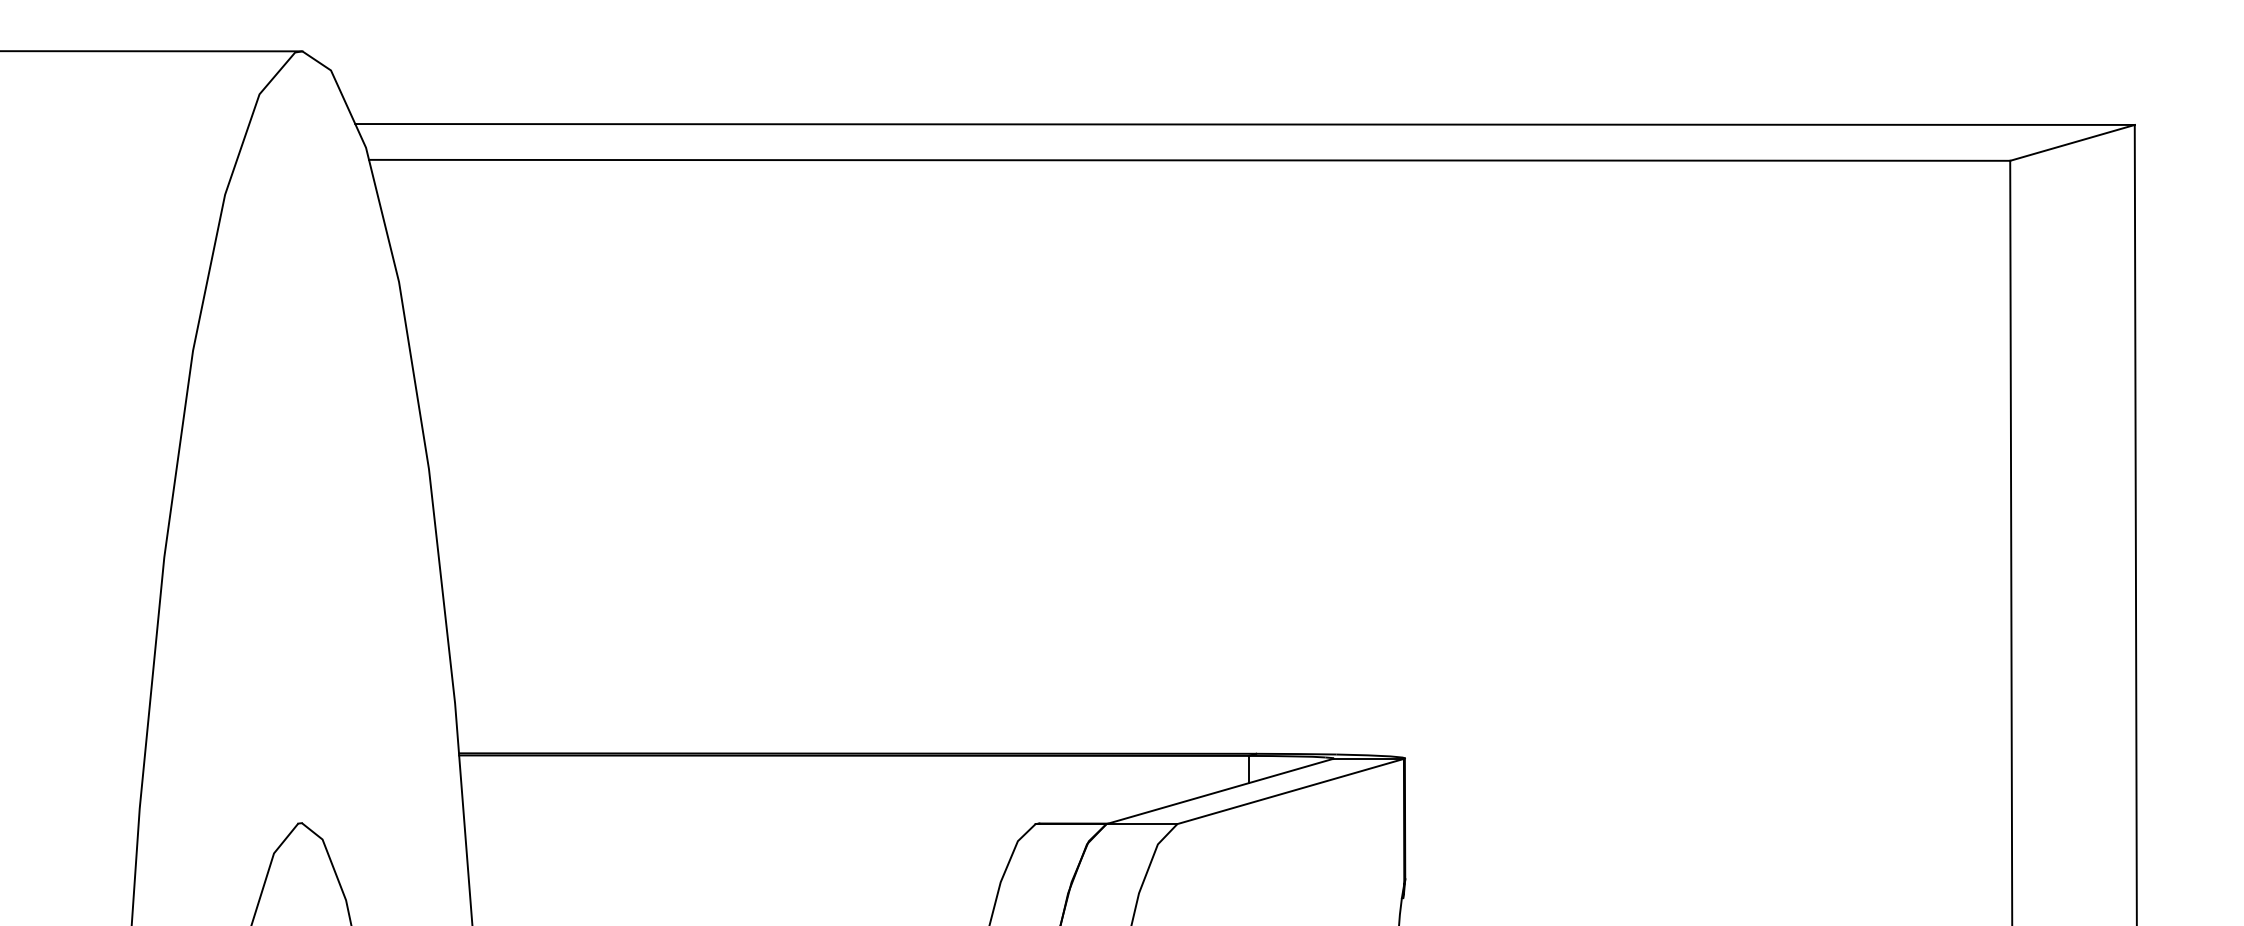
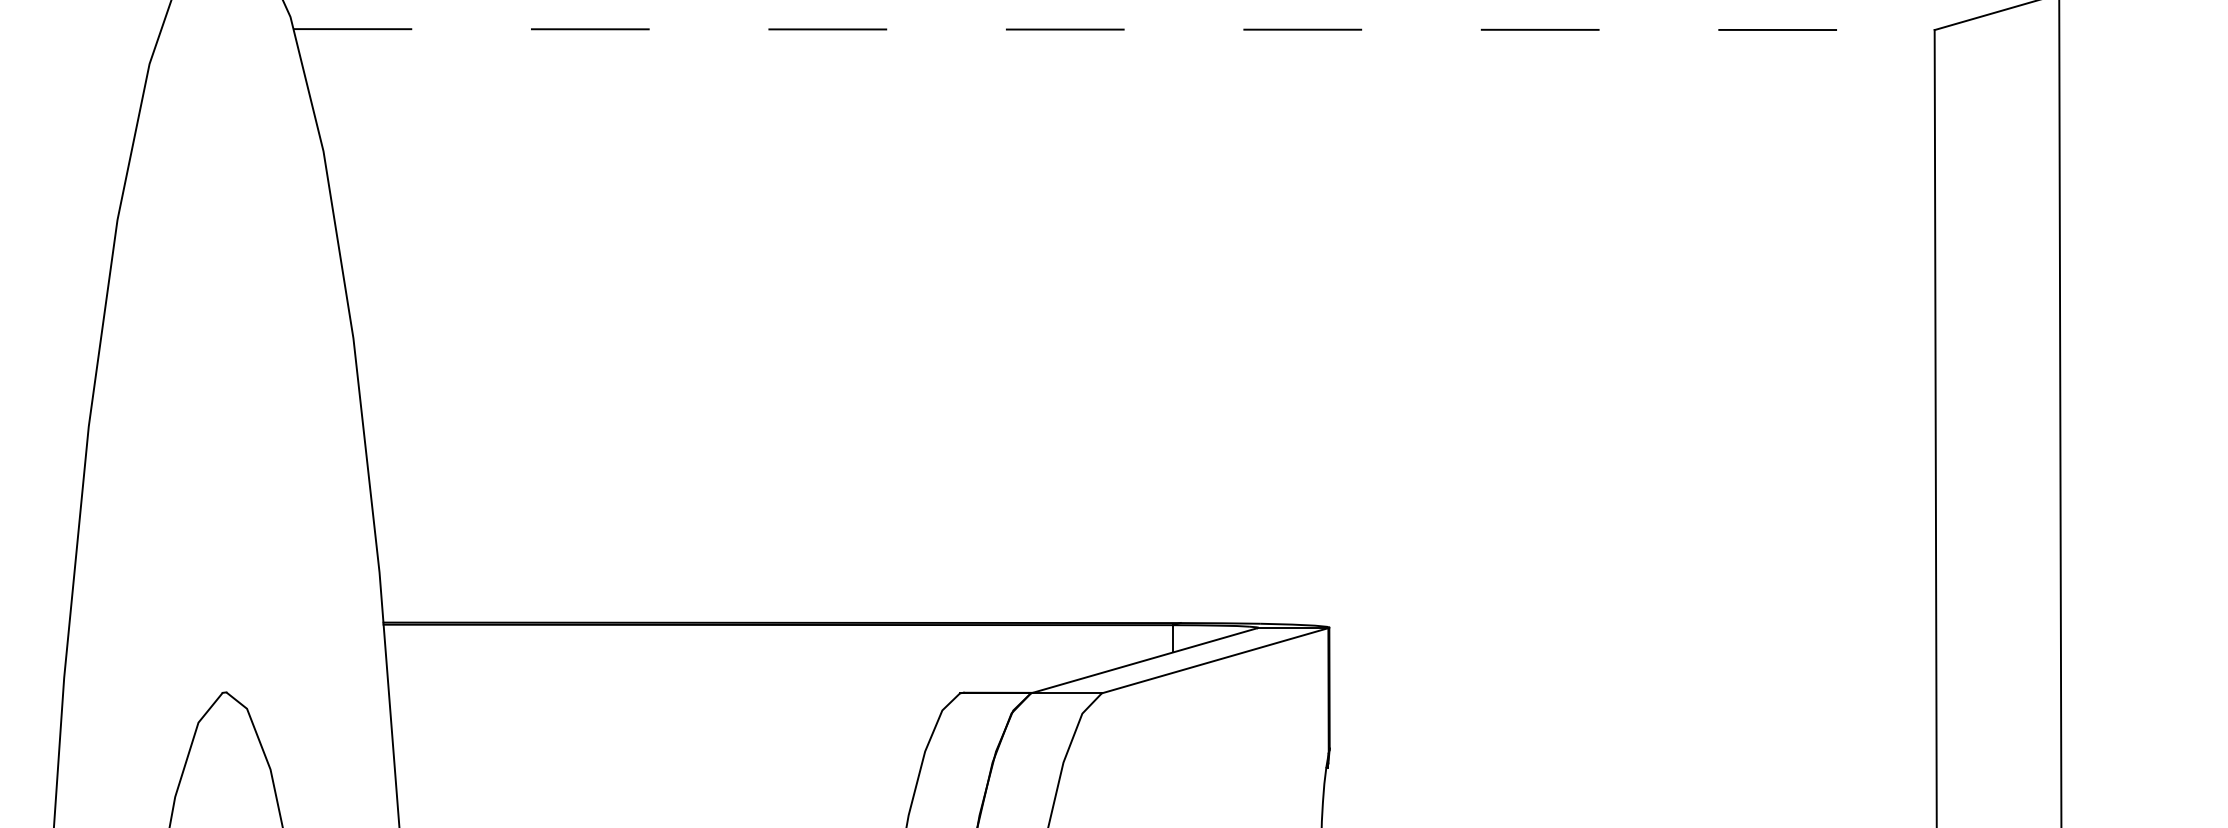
line: (1189, 160) -> (1113, 29), solid -> dashed

